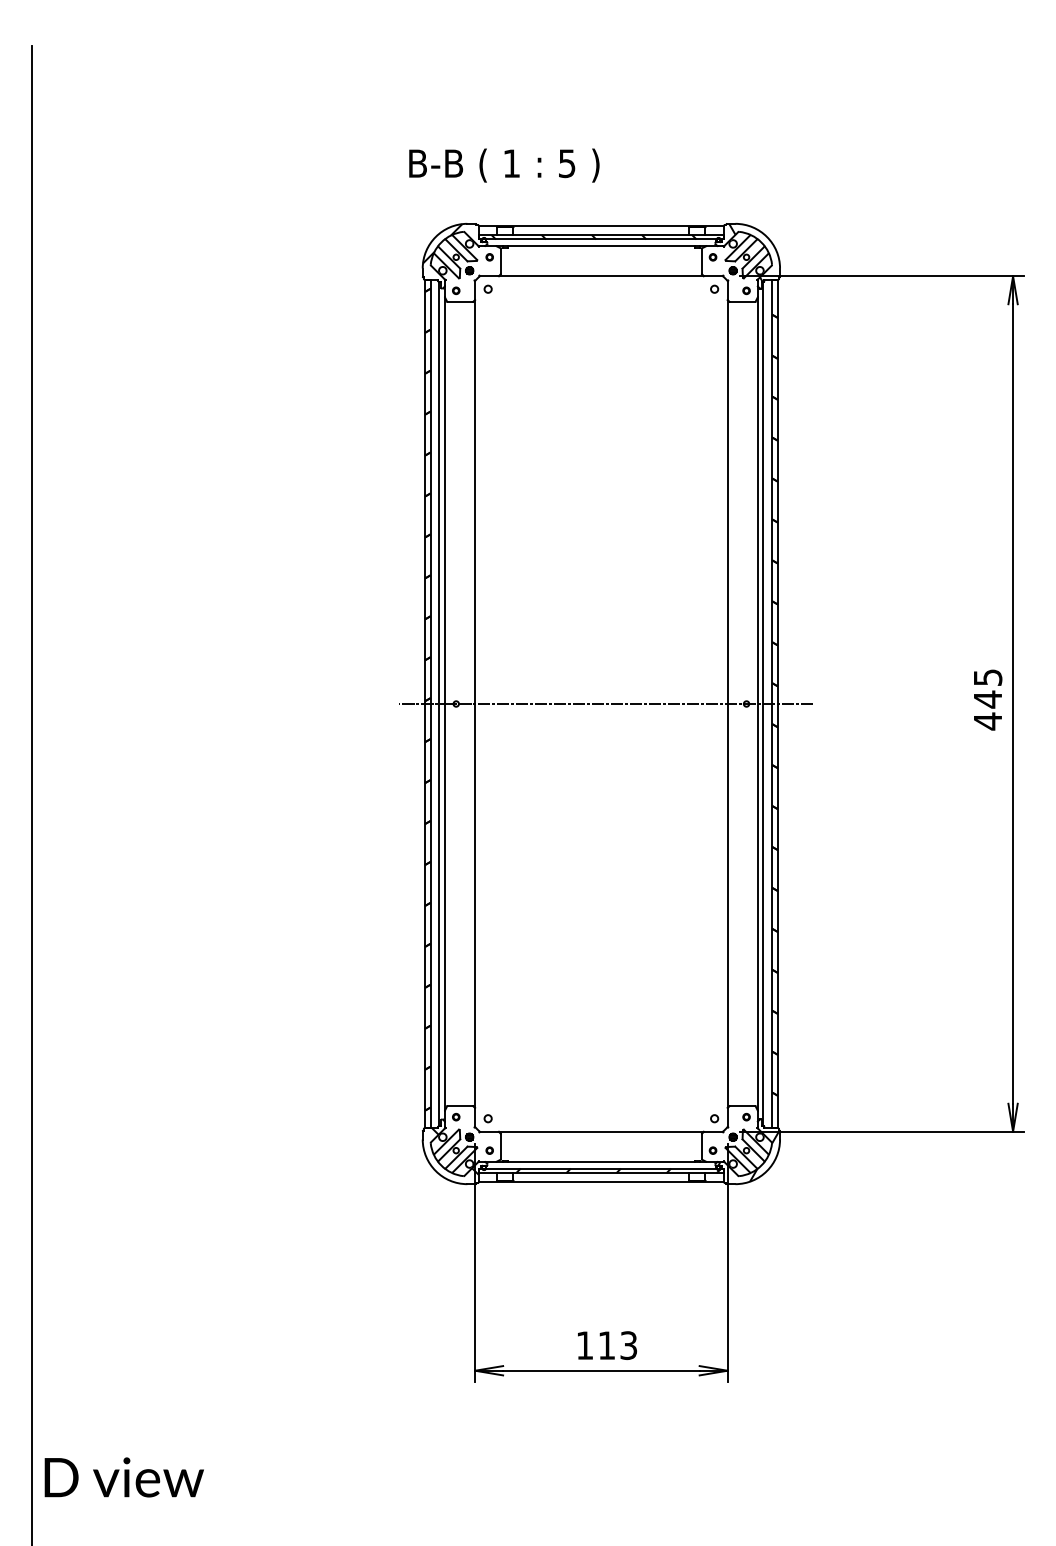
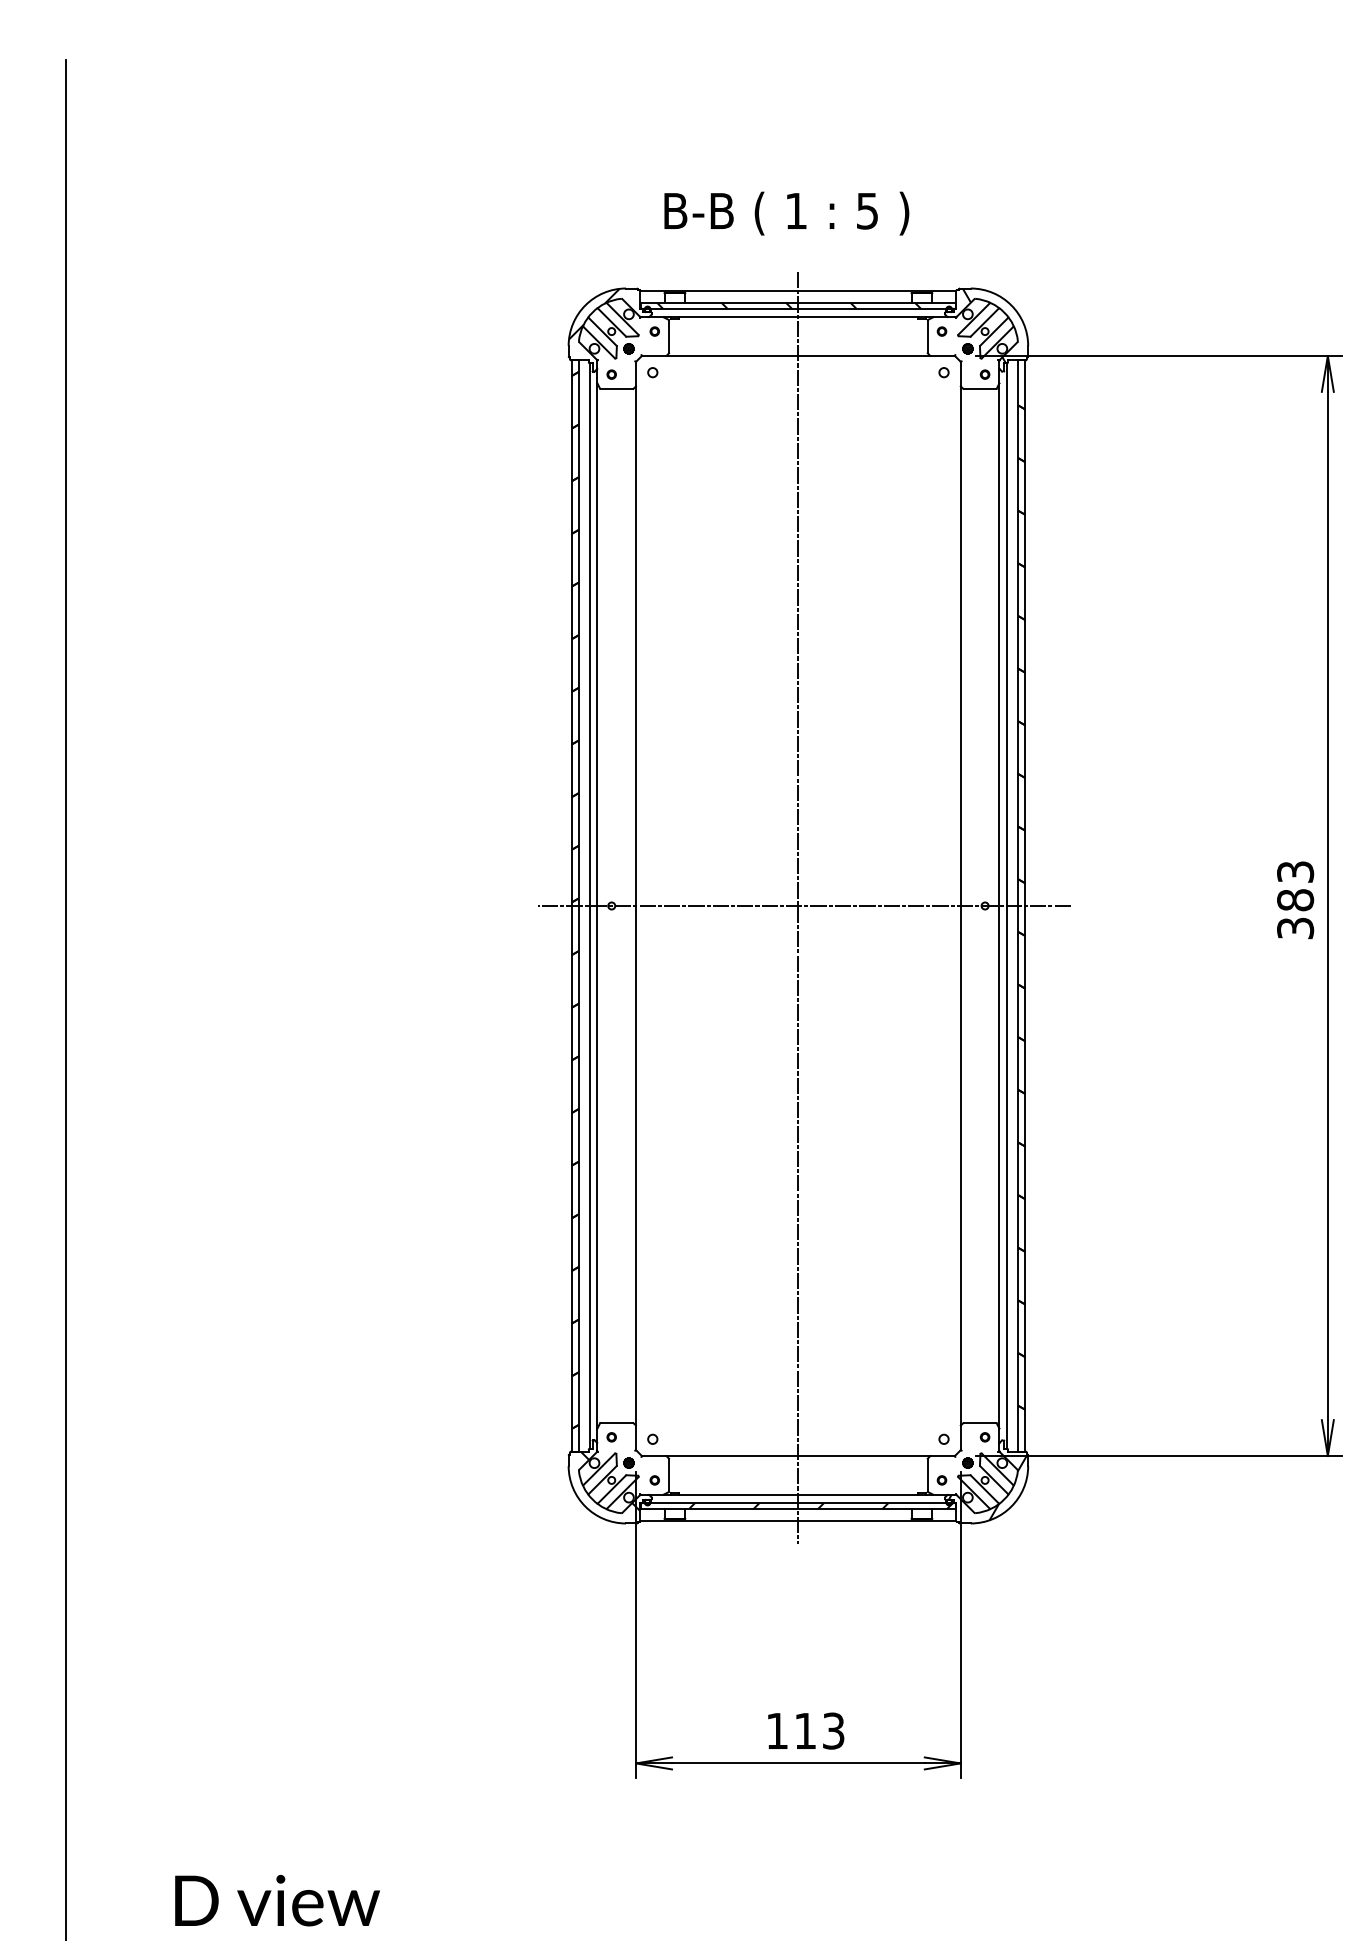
text: (504, 165) -> (786, 213), moved
text: (987, 699) -> (1294, 900), 445 -> 383
line: (601, 705) -> (798, 907), added
text: (123, 1477) -> (276, 1900), moved

